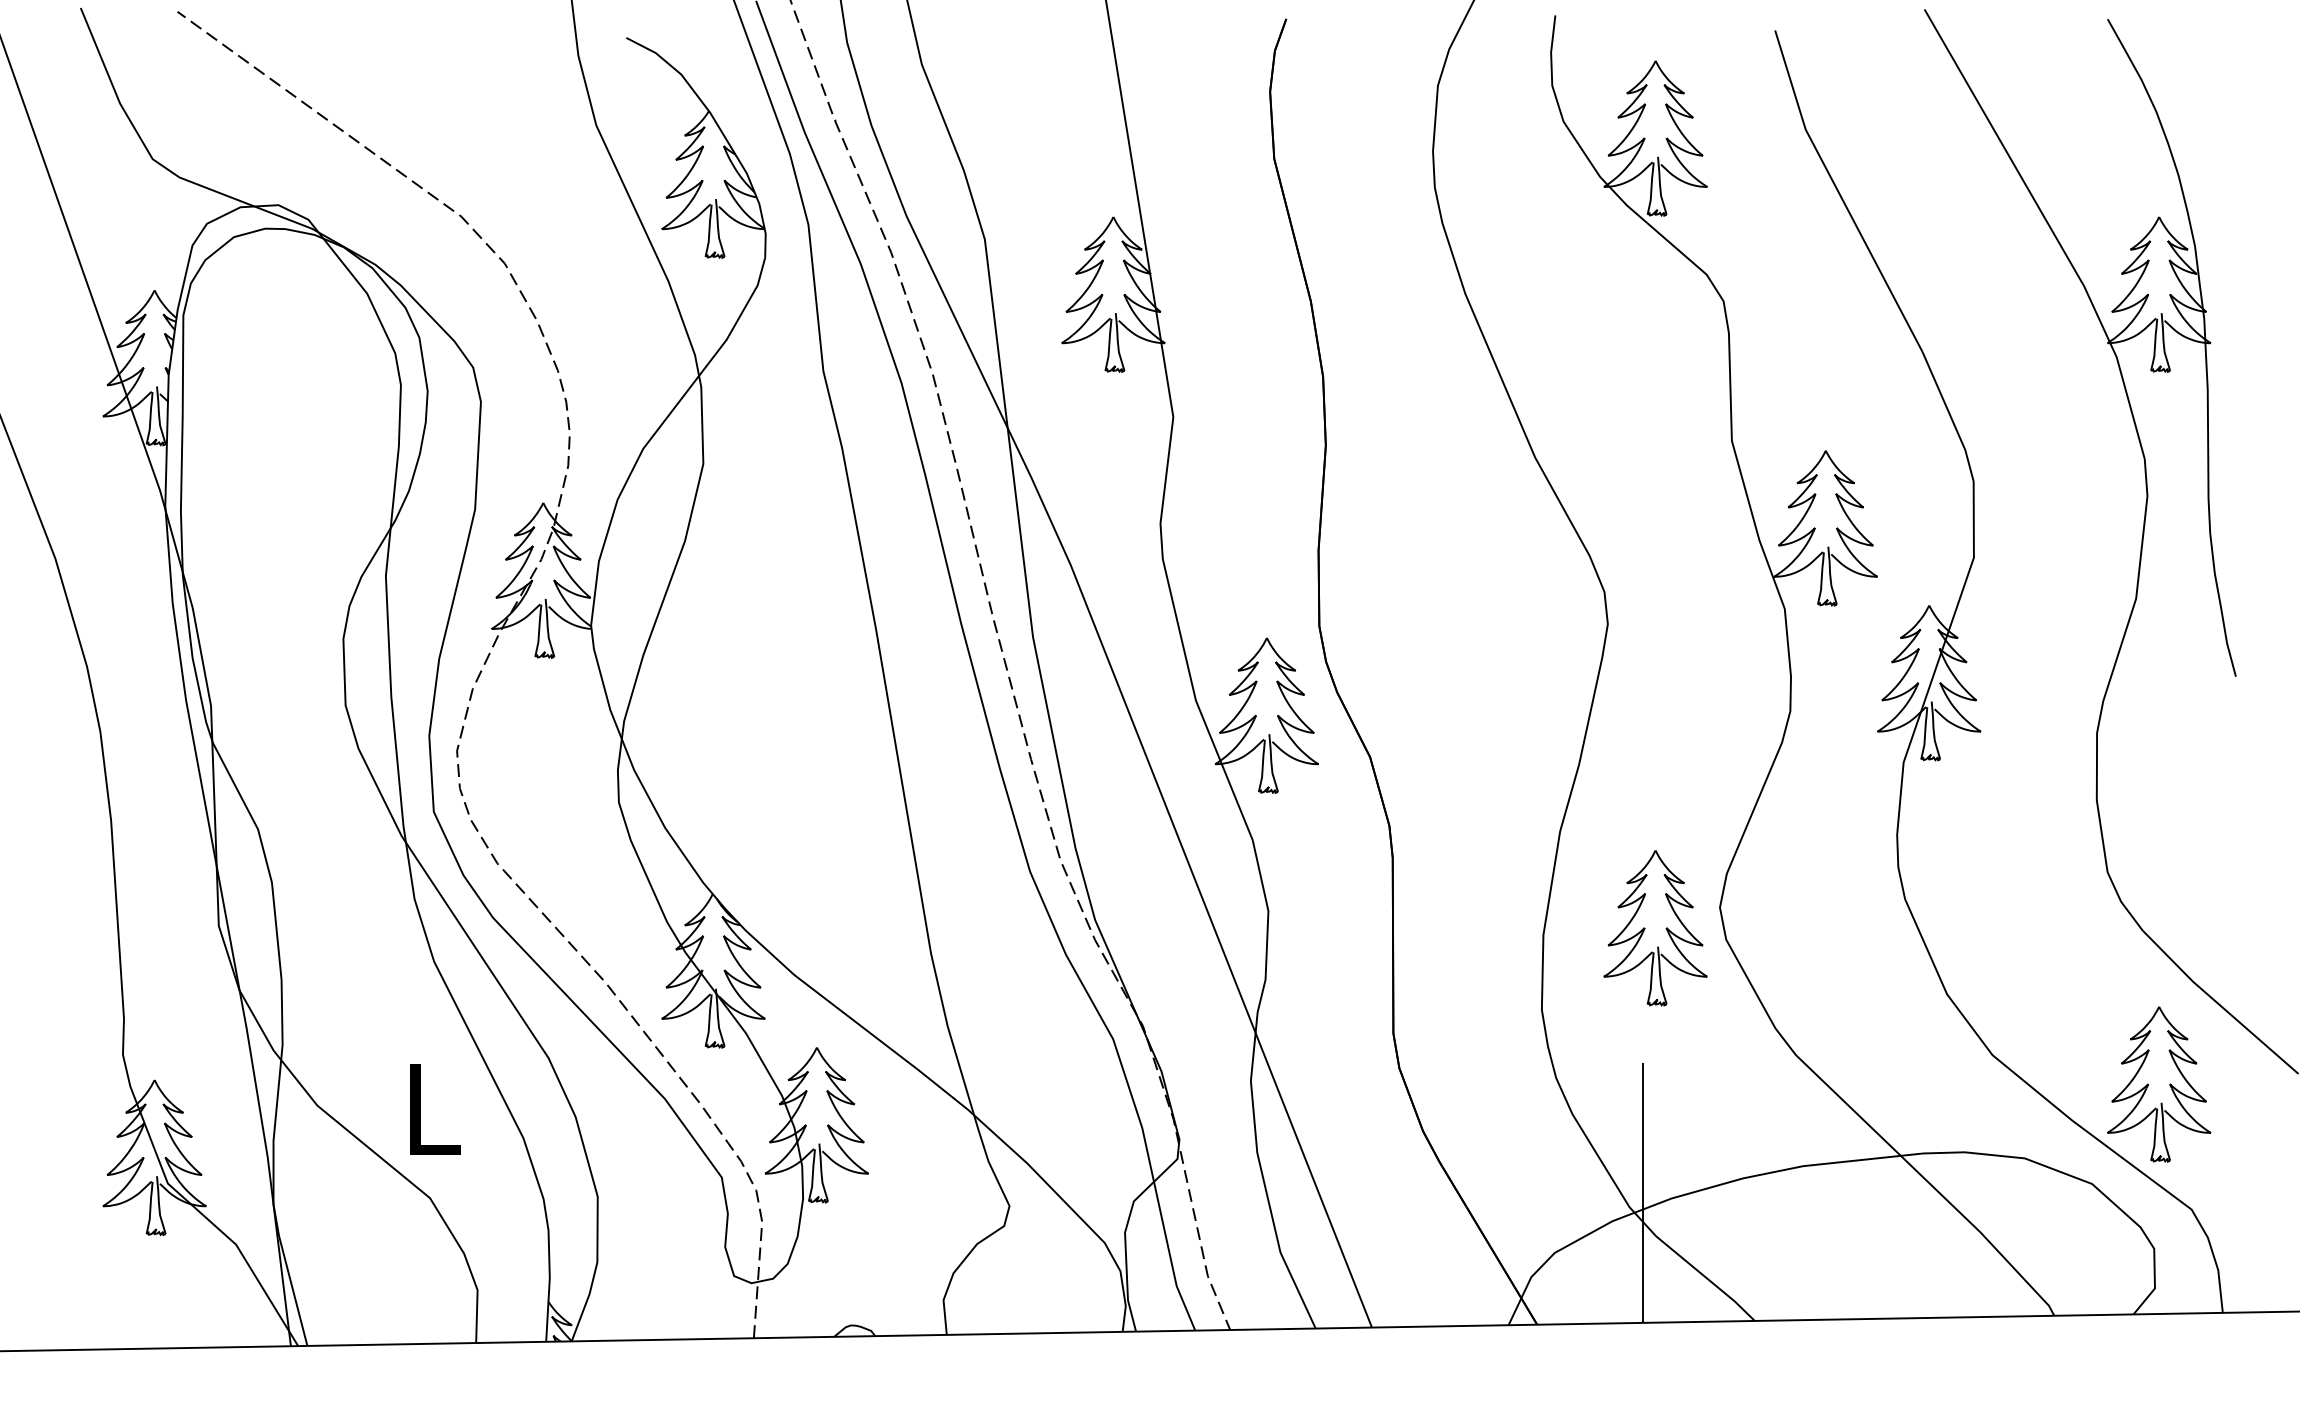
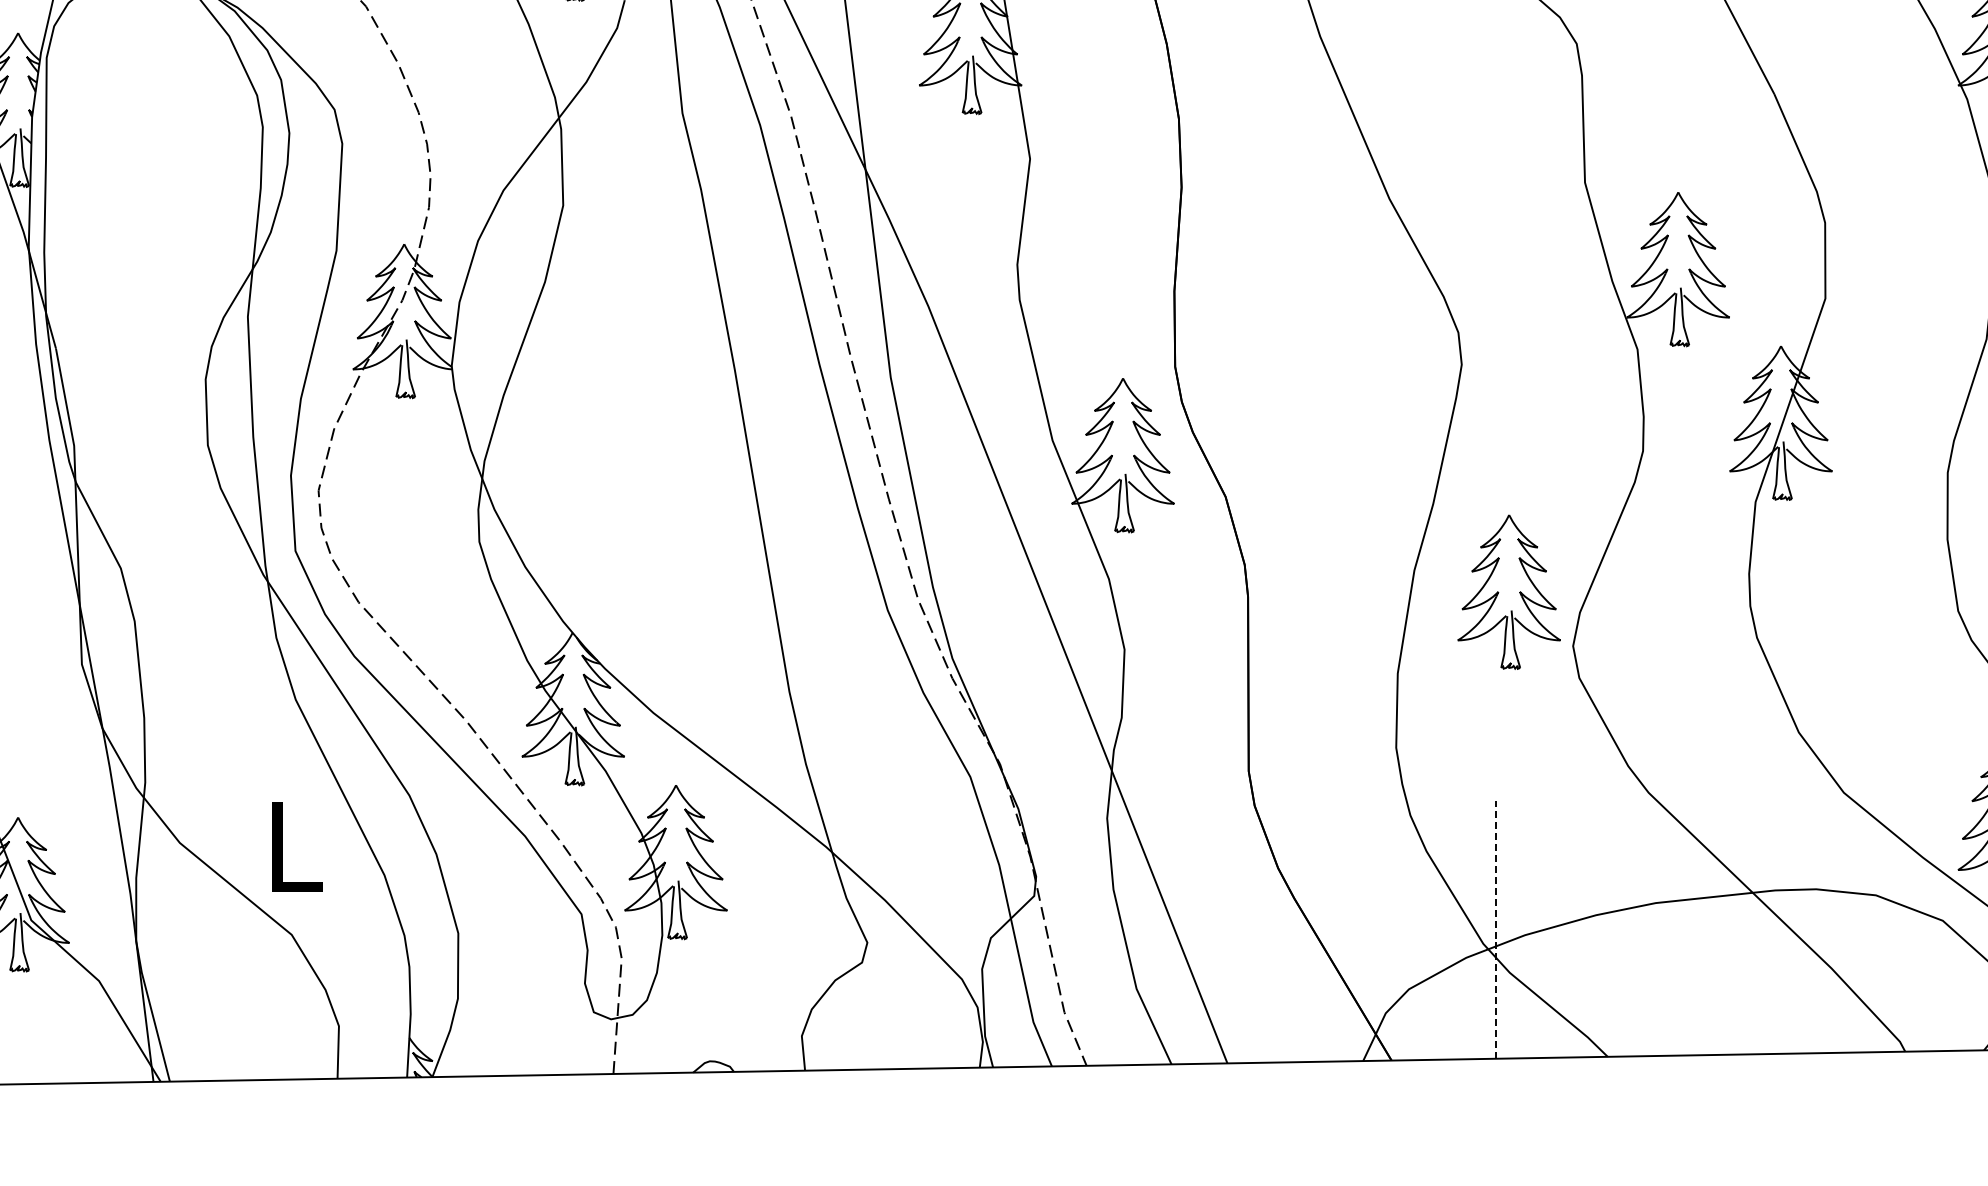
part: (1655, 928) -> (1509, 592), moved
line: (1642, 1192) -> (1496, 929), solid -> dashed

